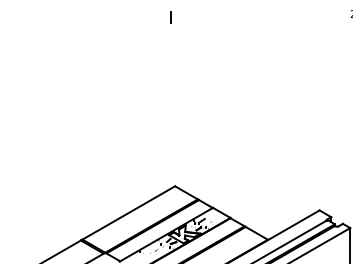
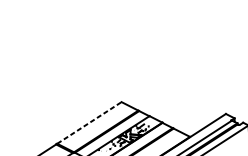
line: (129, 212) -> (89, 122), solid -> dashed

